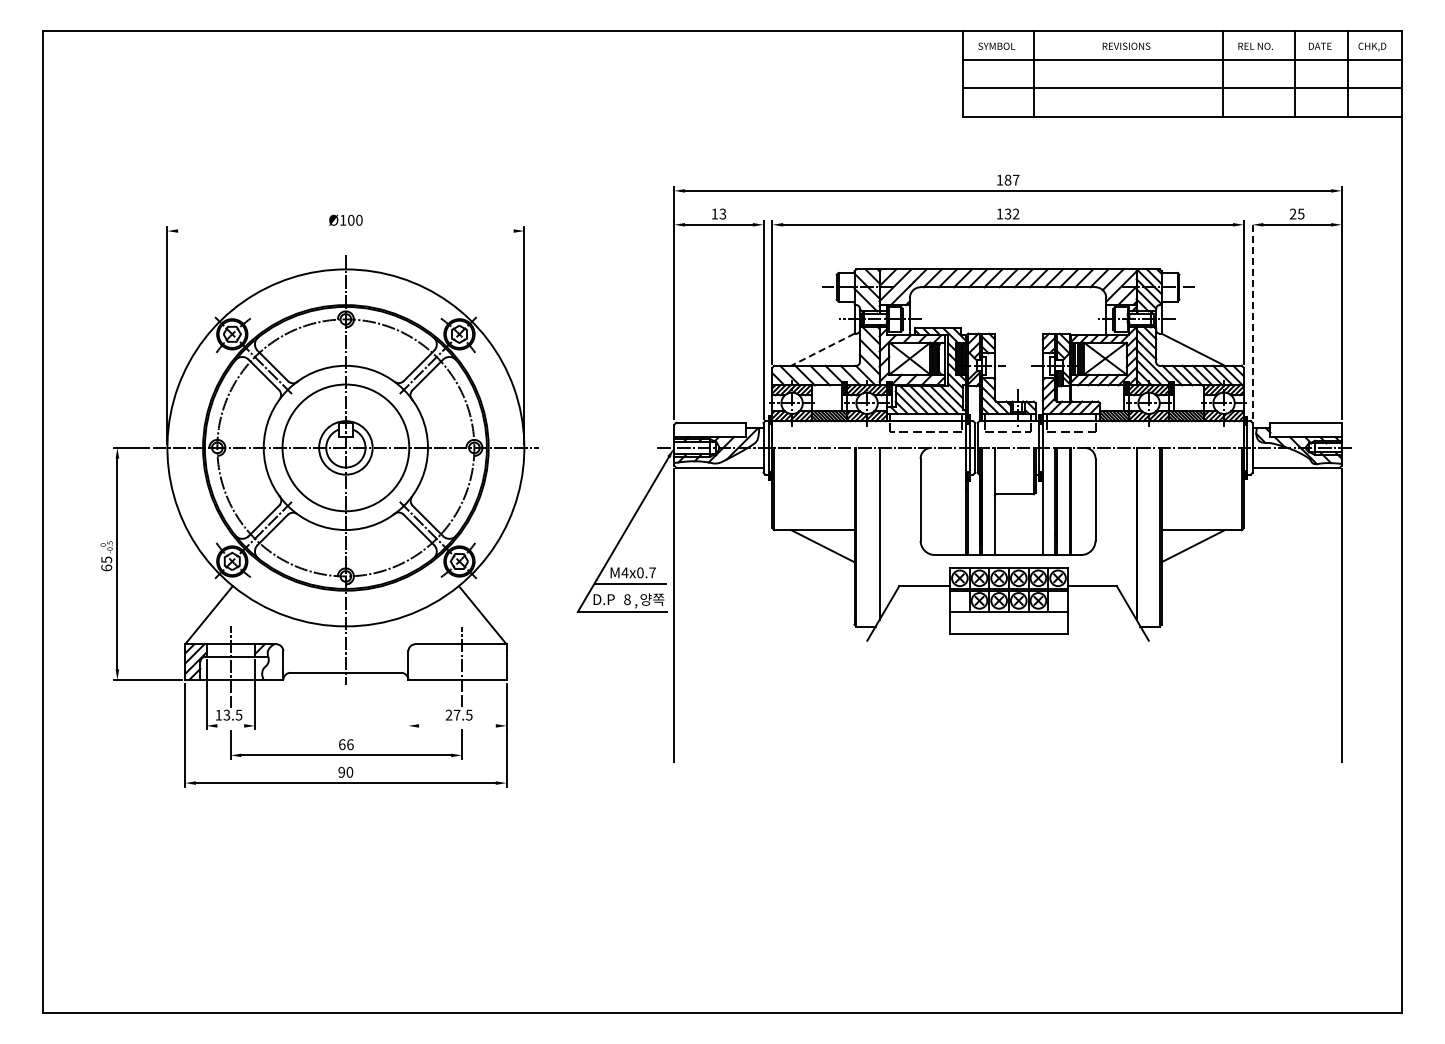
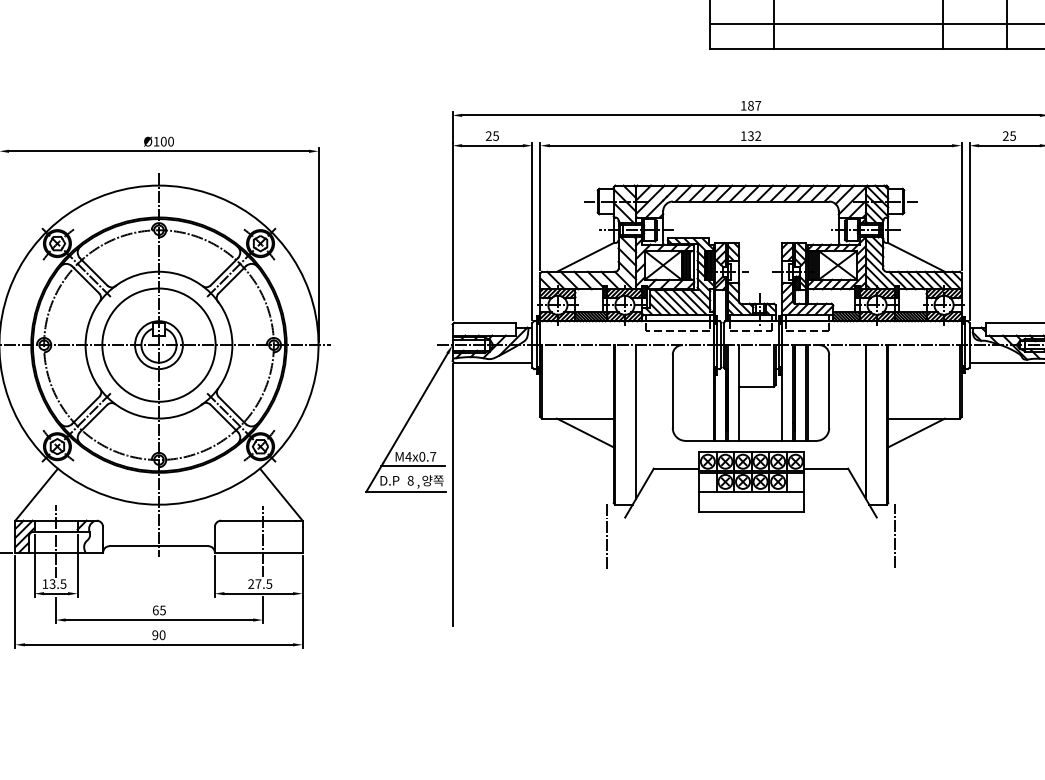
text: (718, 213) -> (492, 135), 13 -> 25
line: (345, 231) -> (158, 151), added
line: (1252, 319) -> (969, 230), dashed -> solid
line: (822, 349) -> (585, 257), dashed -> solid
line: (1168, 660) -> (894, 535), added
line: (847, 661) -> (607, 536), added
line: (408, 706) -> (214, 576), added
line: (230, 725) -> (55, 593), added
line: (457, 725) -> (258, 593), added
text: (350, 744) -> (163, 610), 66 -> 65

